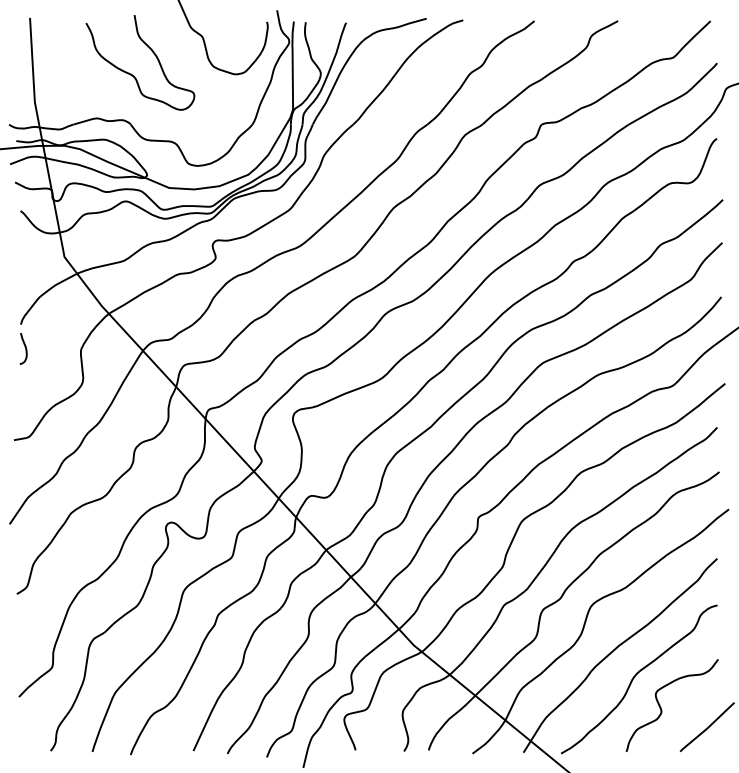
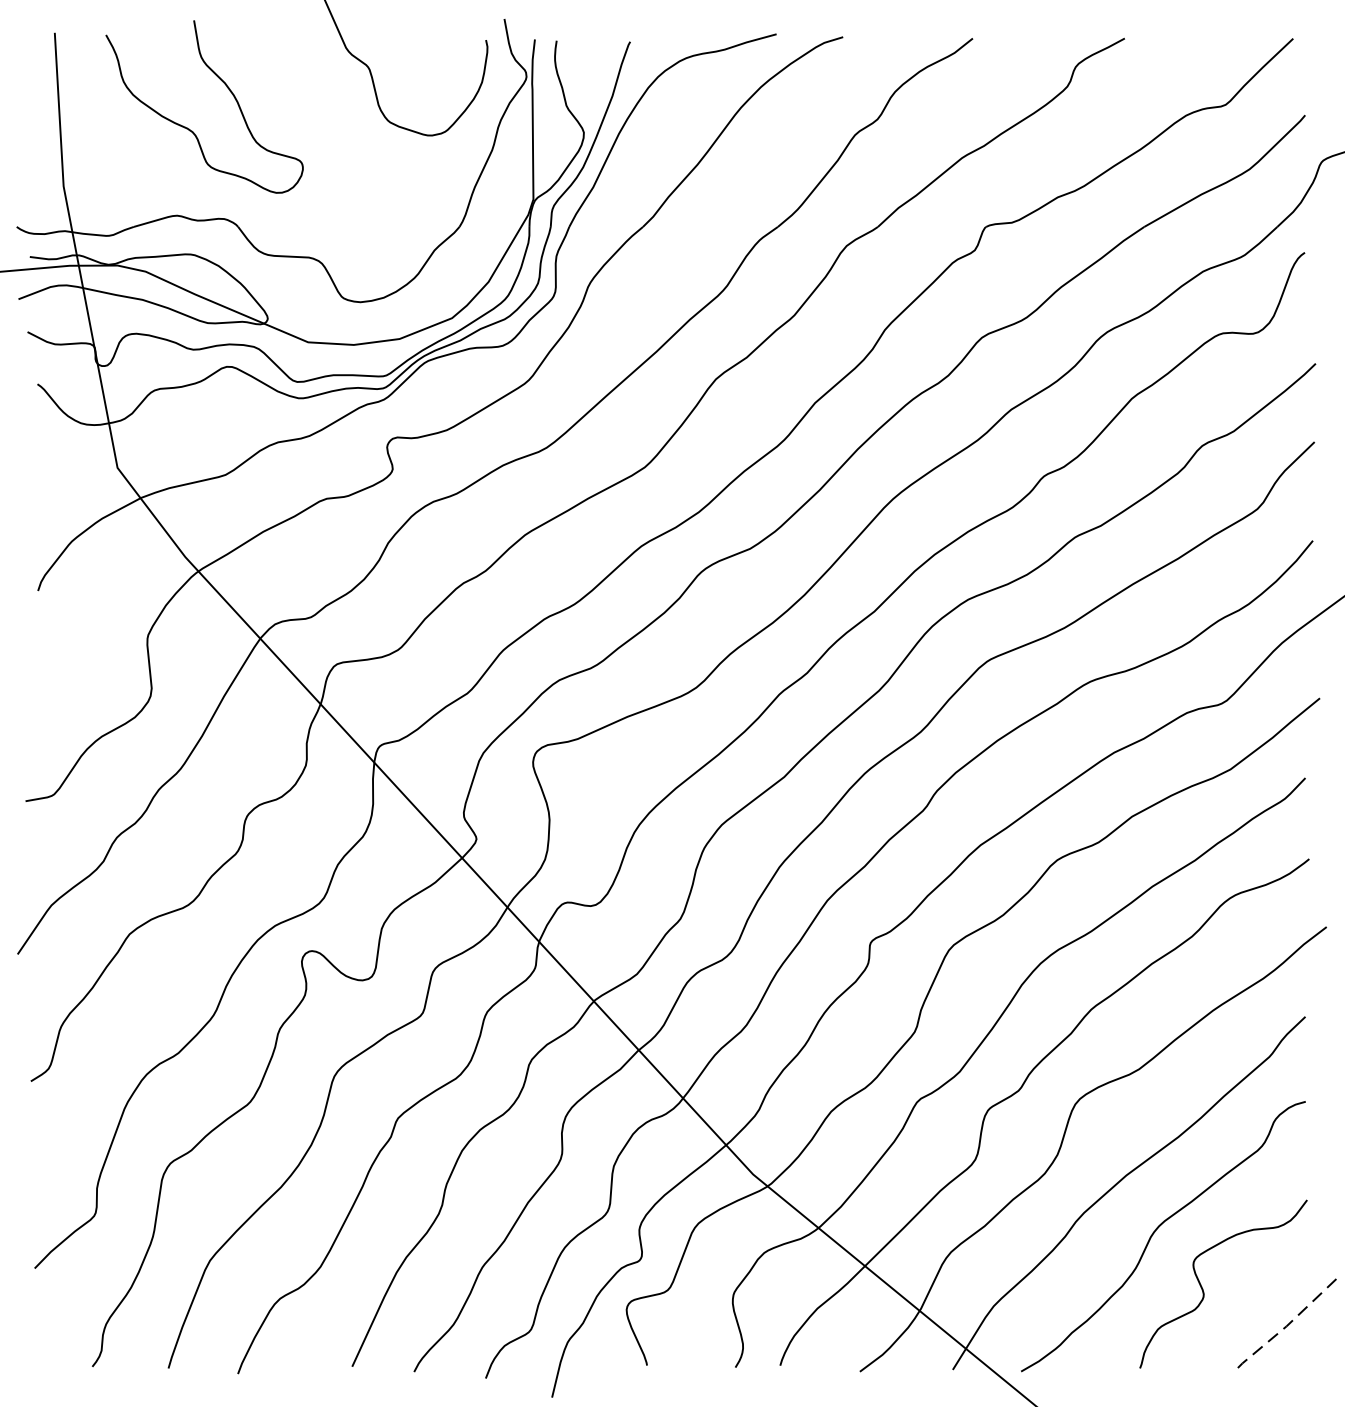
curve: (131, 73) -> (188, 126), moved
curve: (24, 347) -> (44, 632), removed
line: (707, 728) -> (1287, 1325), solid -> dashed

